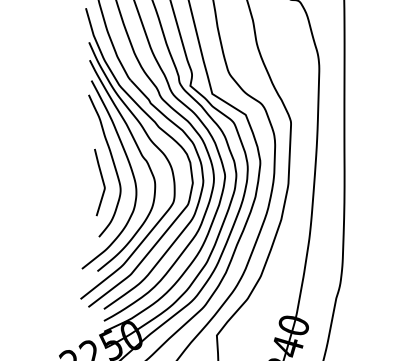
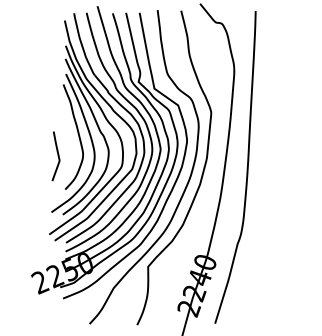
curve: (101, 182) -> (57, 156), moved

